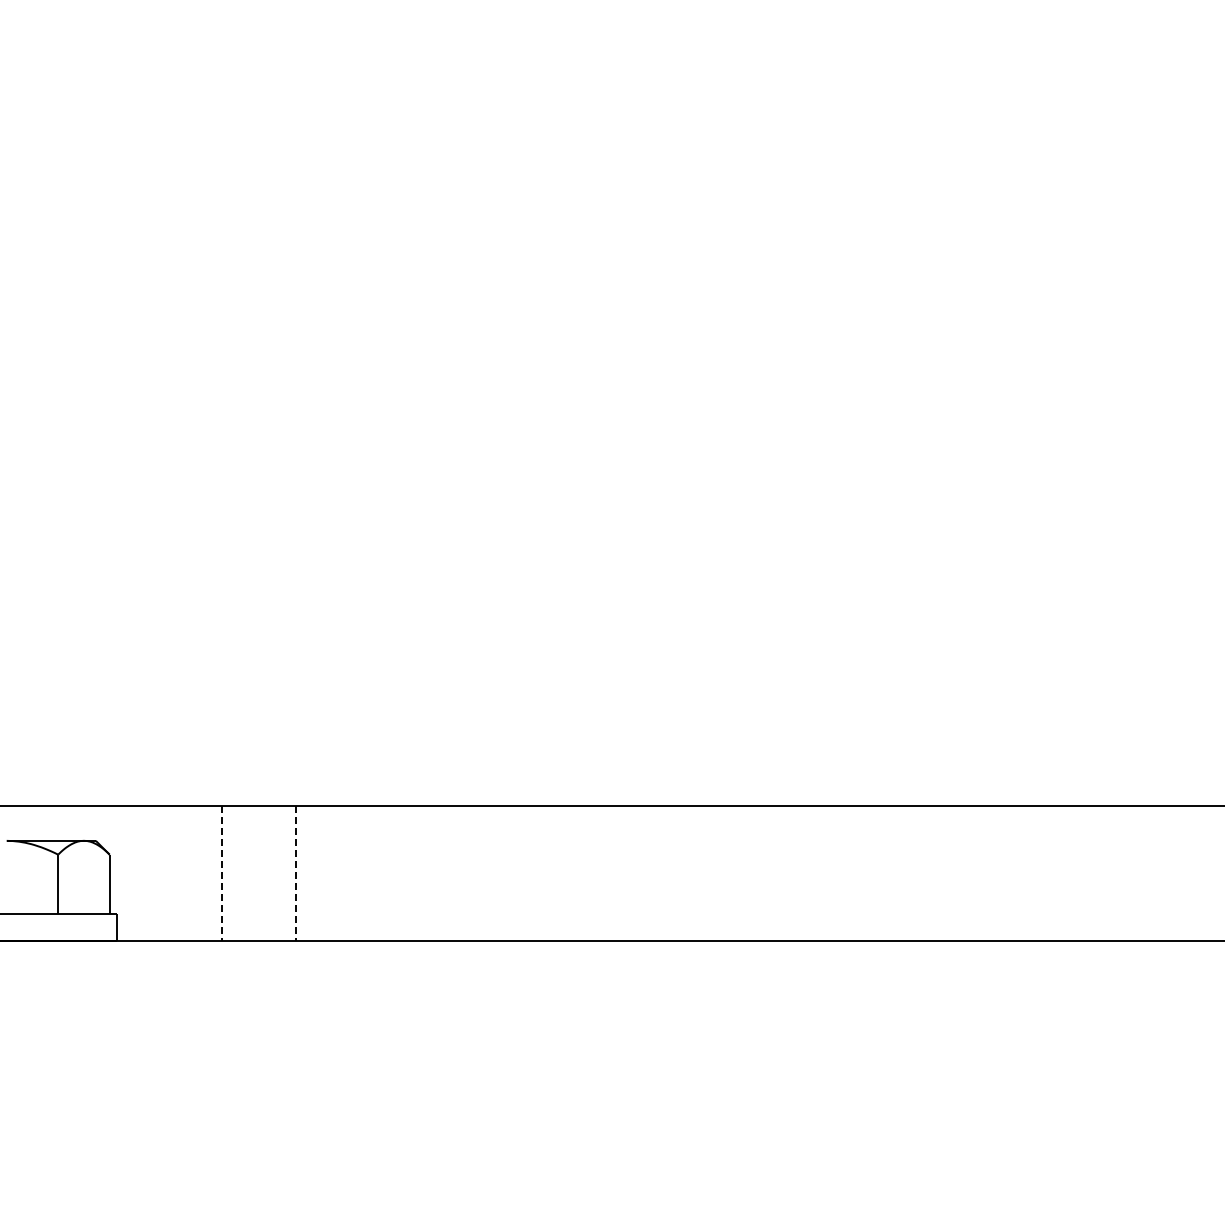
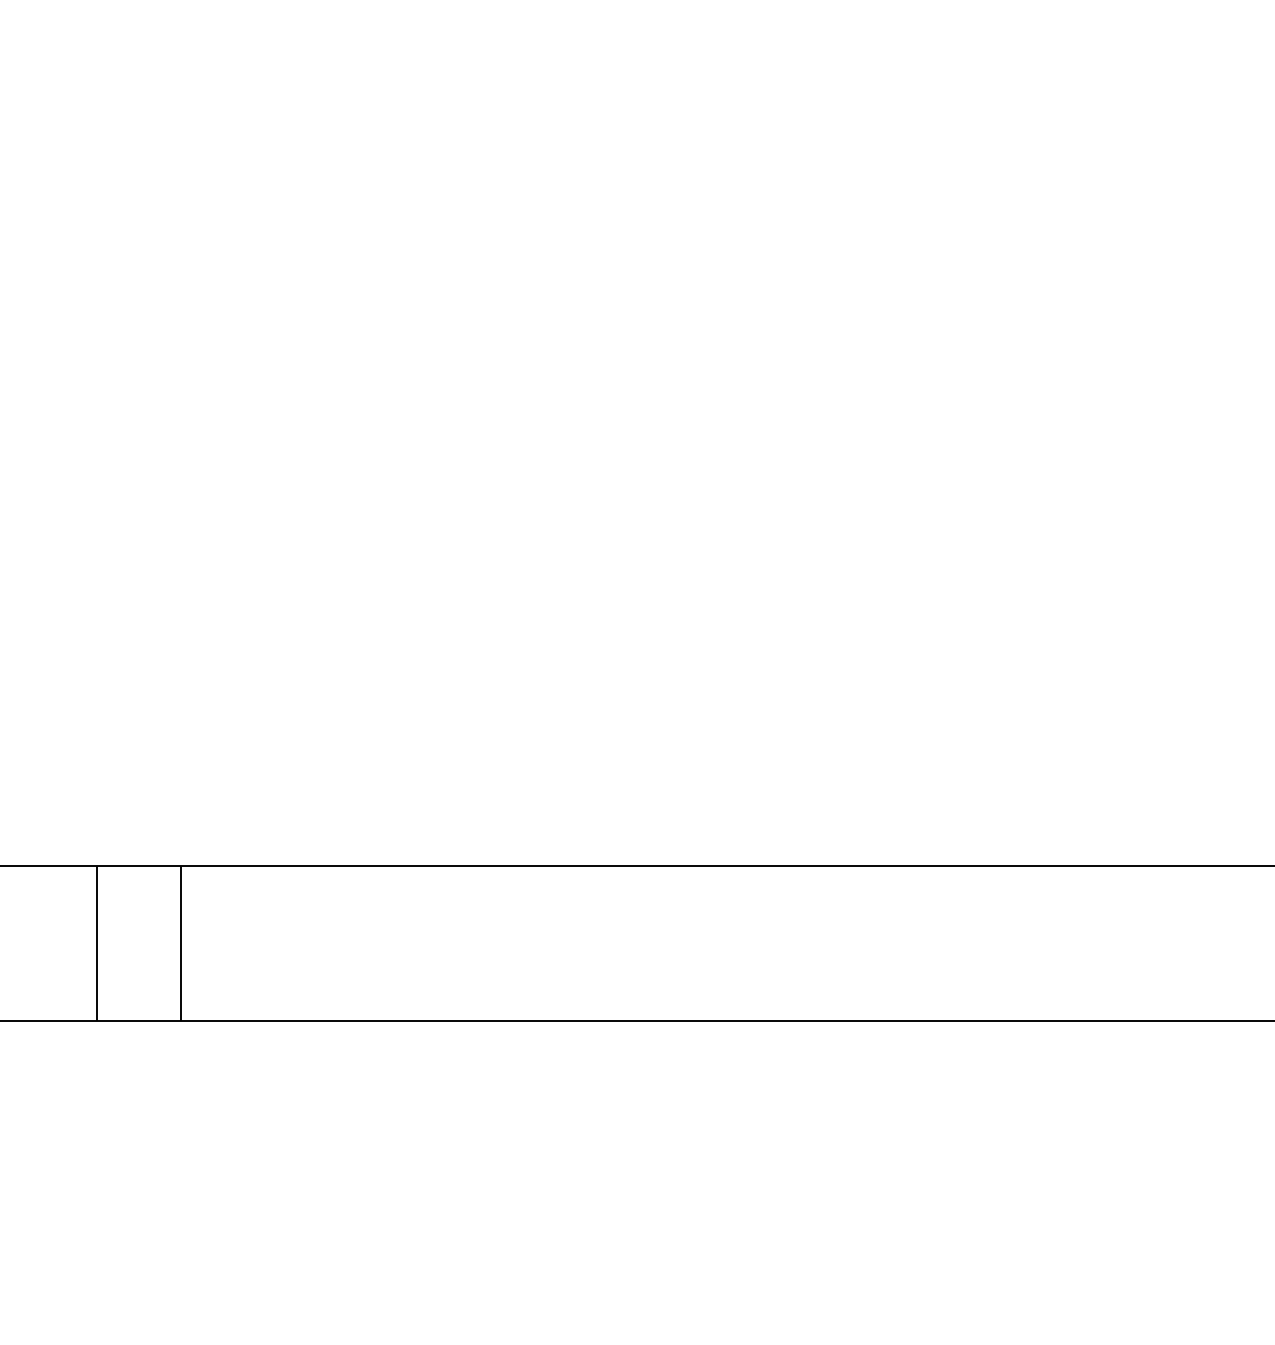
line: (222, 874) -> (97, 944), dashed -> solid
line: (295, 874) -> (181, 944), dashed -> solid

